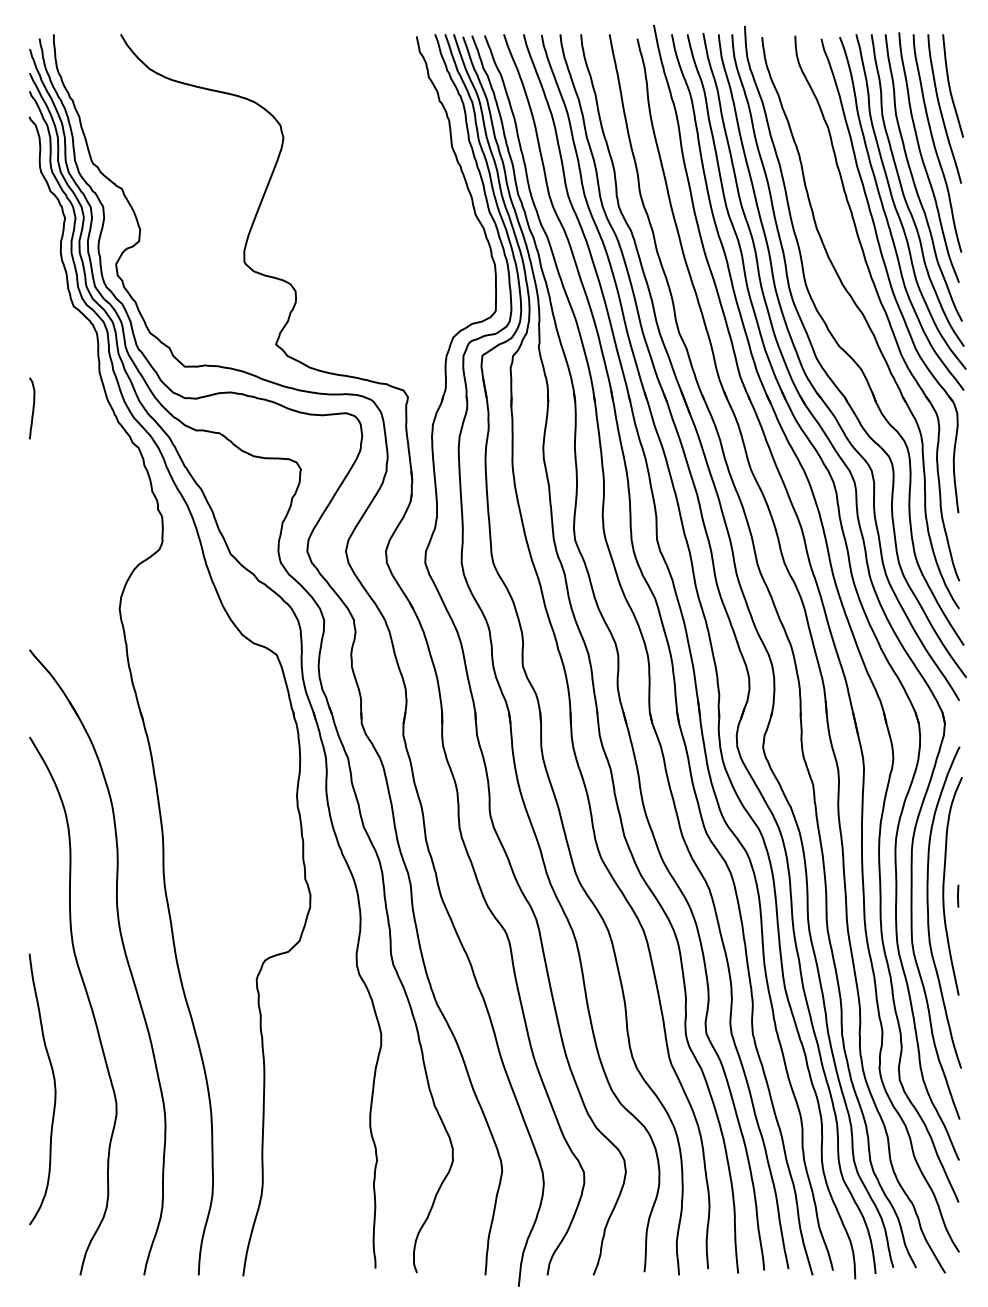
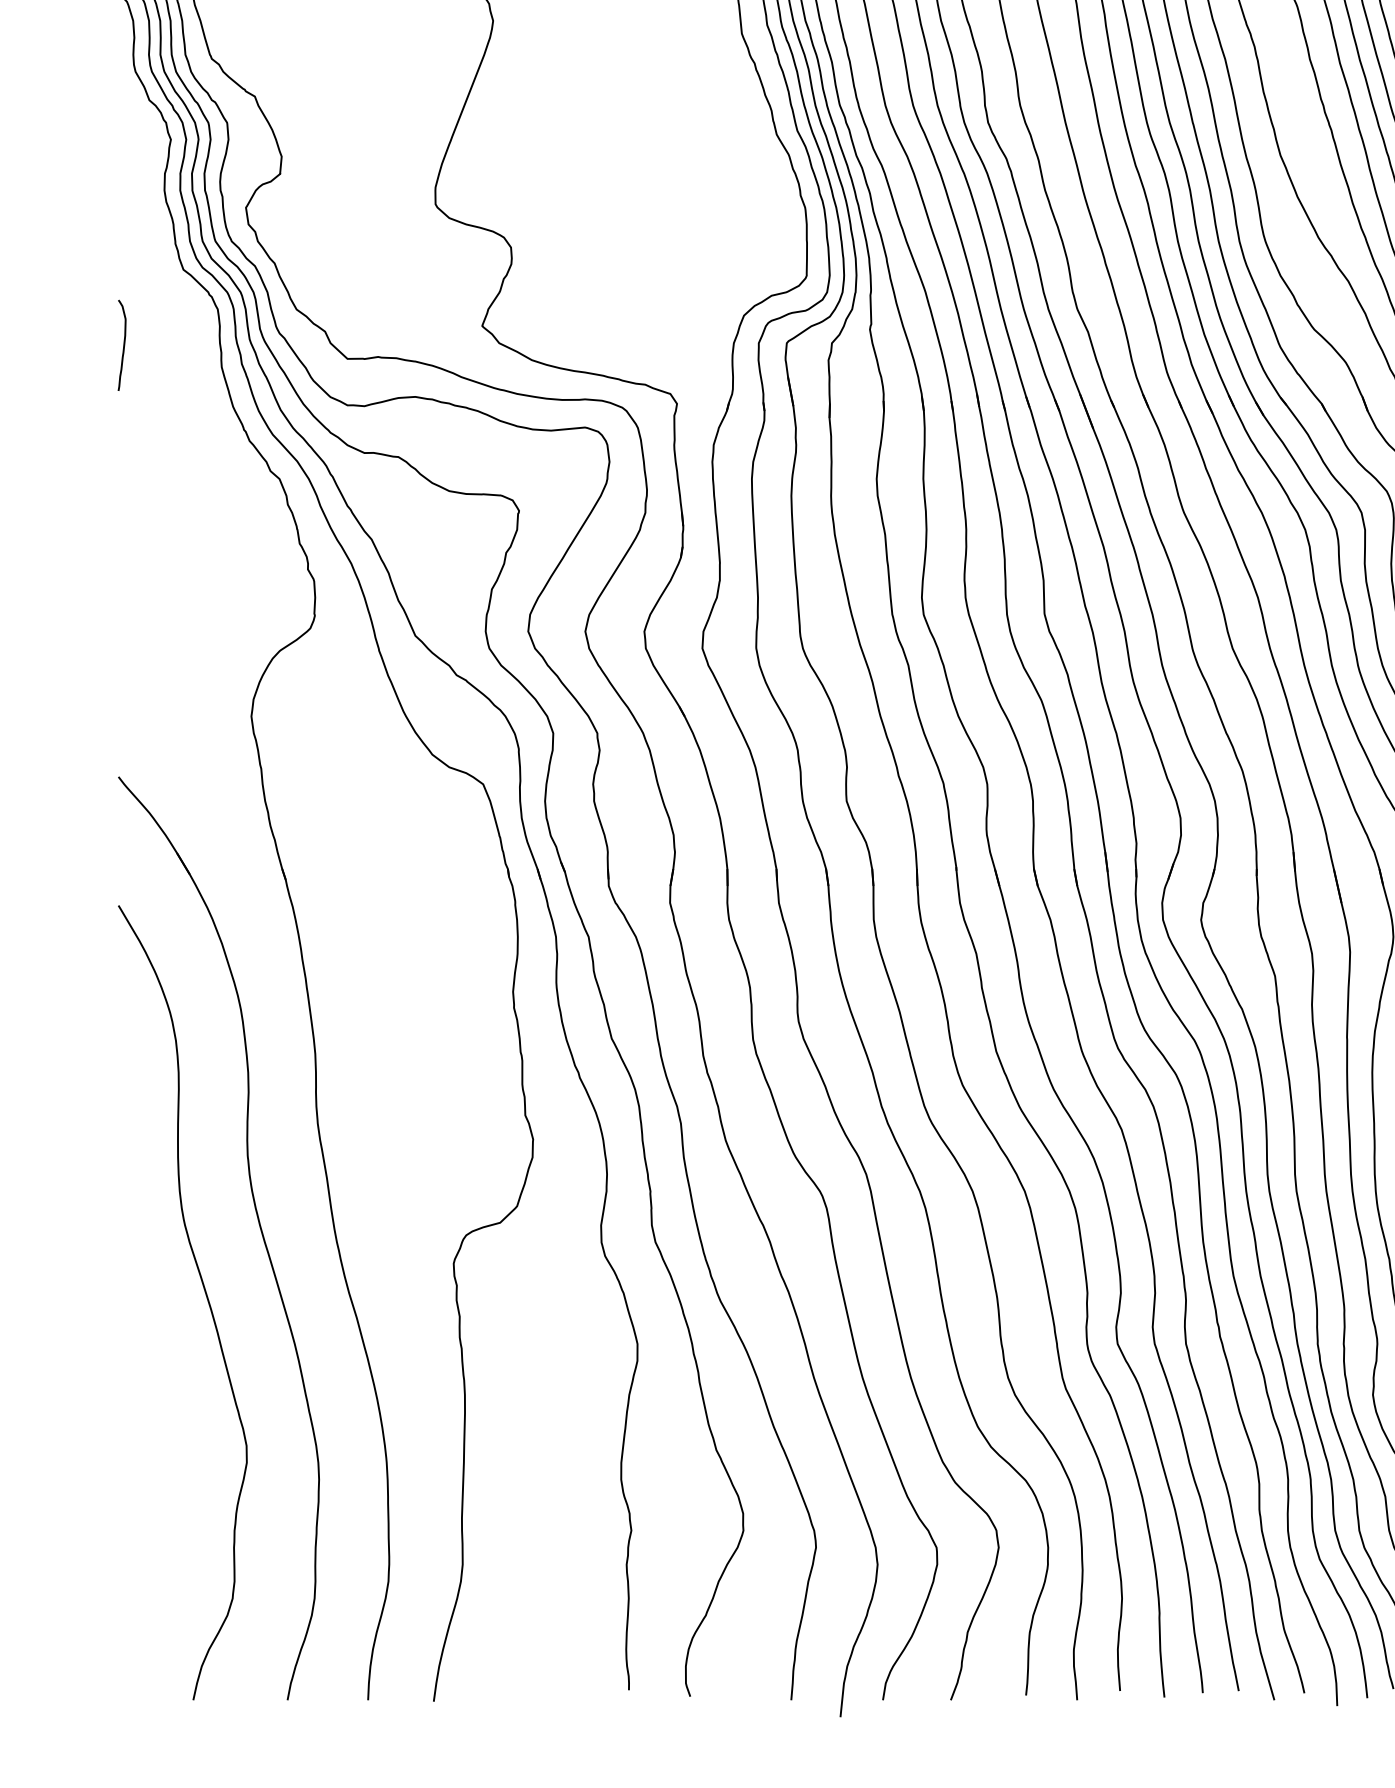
curve: (32, 408) -> (122, 345), moved
part: (54, 1089) -> (155, 1425), removed

